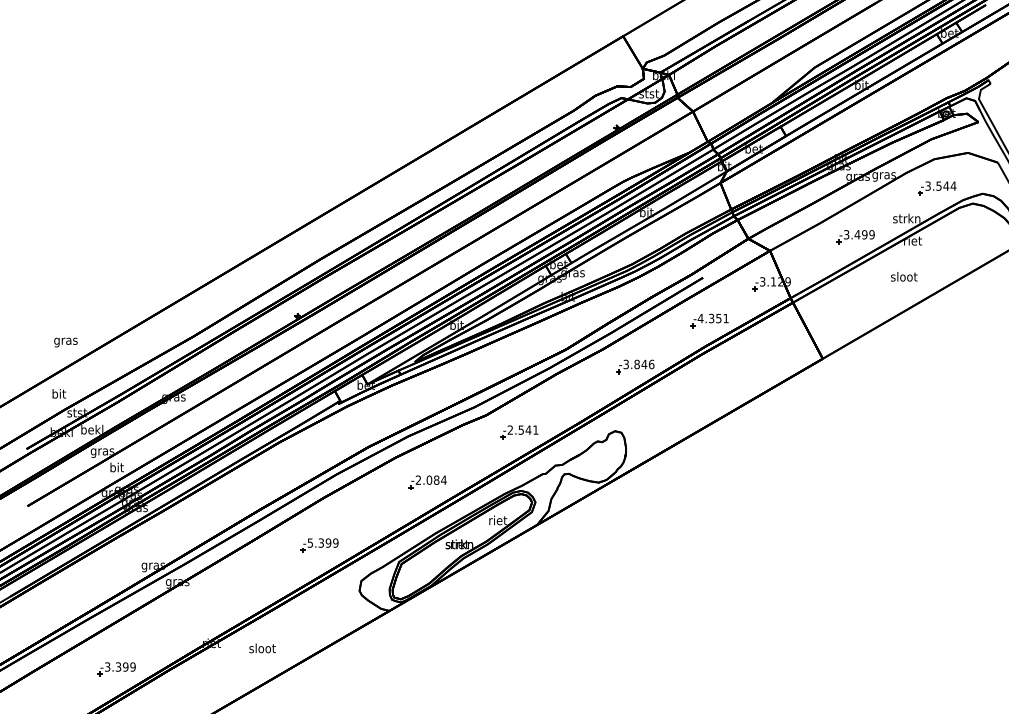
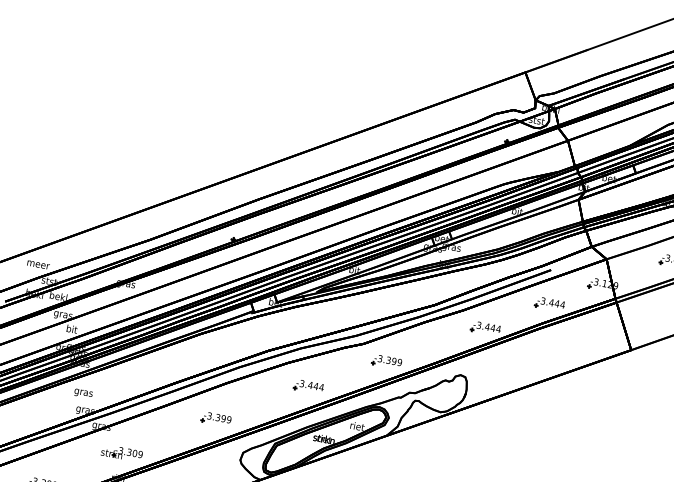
text: (713, 318) -> (553, 302), -4.351 -> -3.444
text: (65, 342) -> (83, 393), moved
text: (644, 364) -> (493, 328), -3.846 -> -3.444
text: (59, 393) -> (38, 263), bit -> meer
text: (522, 429) -> (389, 360), -2.541 -> -3.399
text: (427, 479) -> (309, 384), -2.084 -> -3.444
text: (310, 542) -> (209, 415), -5.399 -> -3.399
part: (209, 610) -> (122, 452), added

